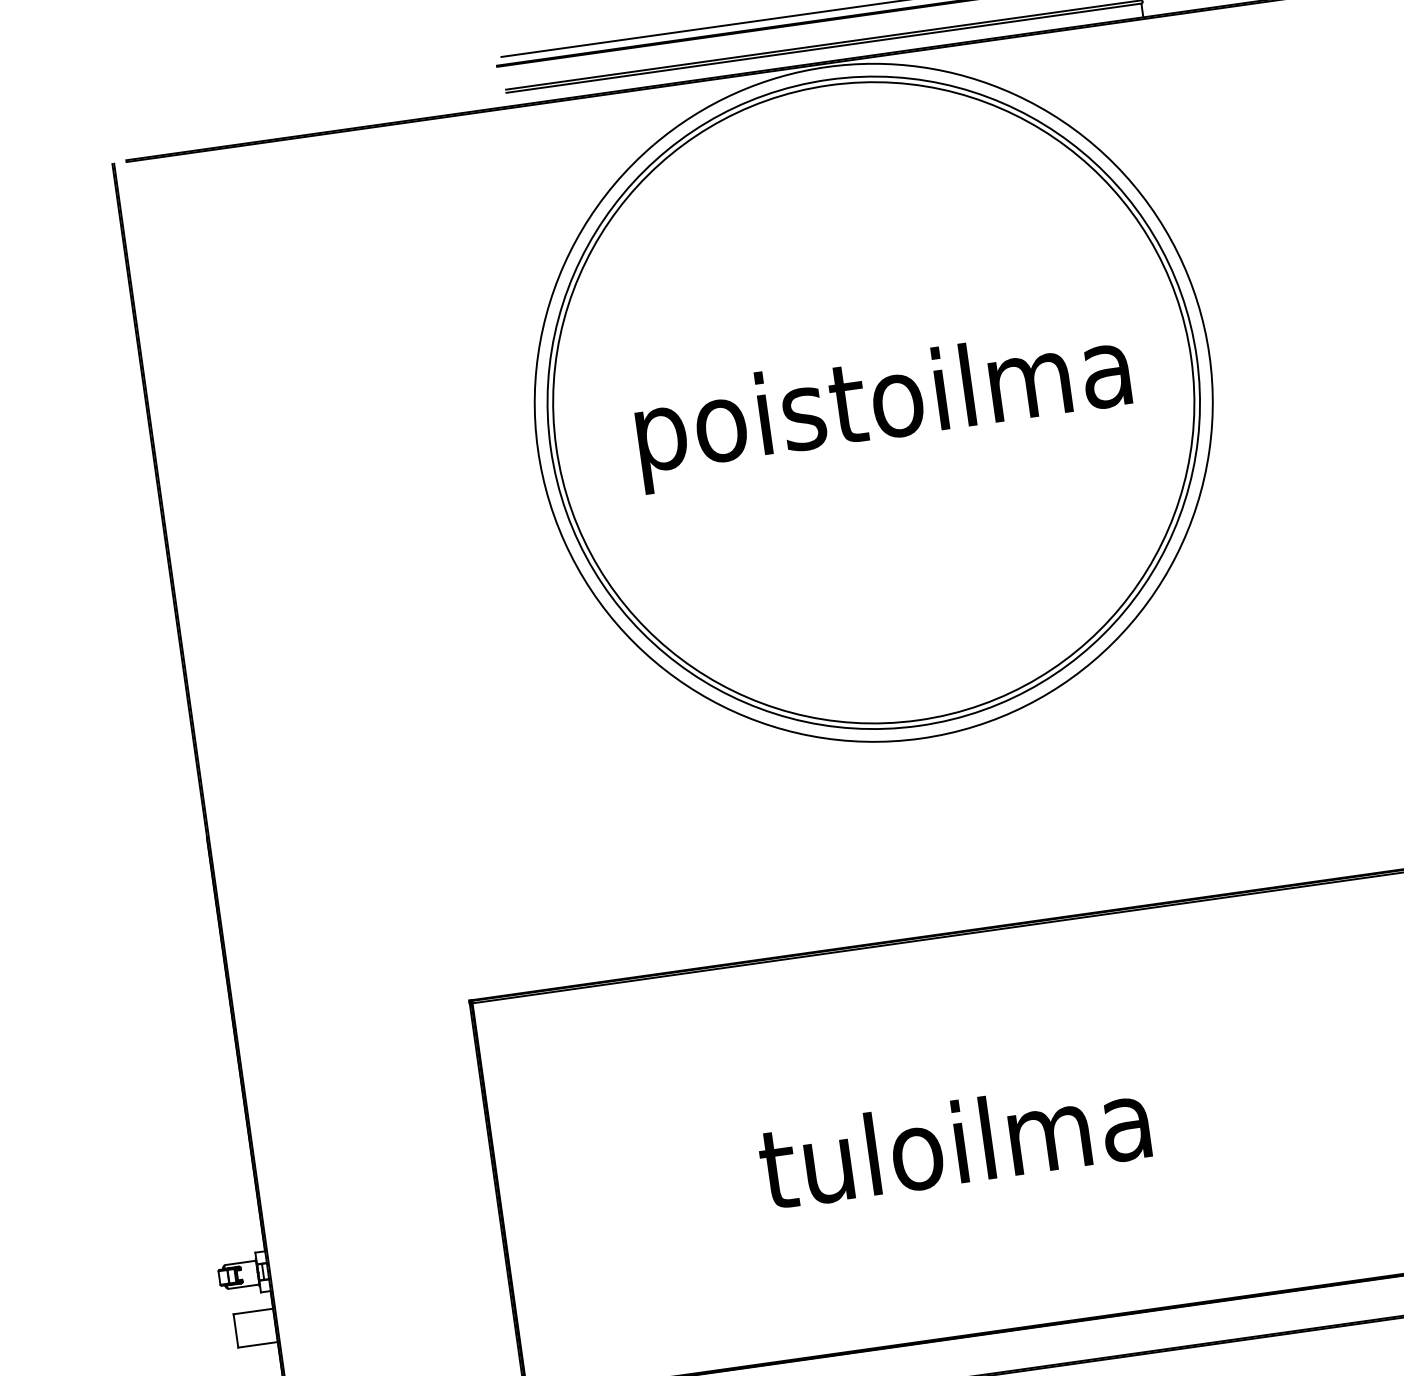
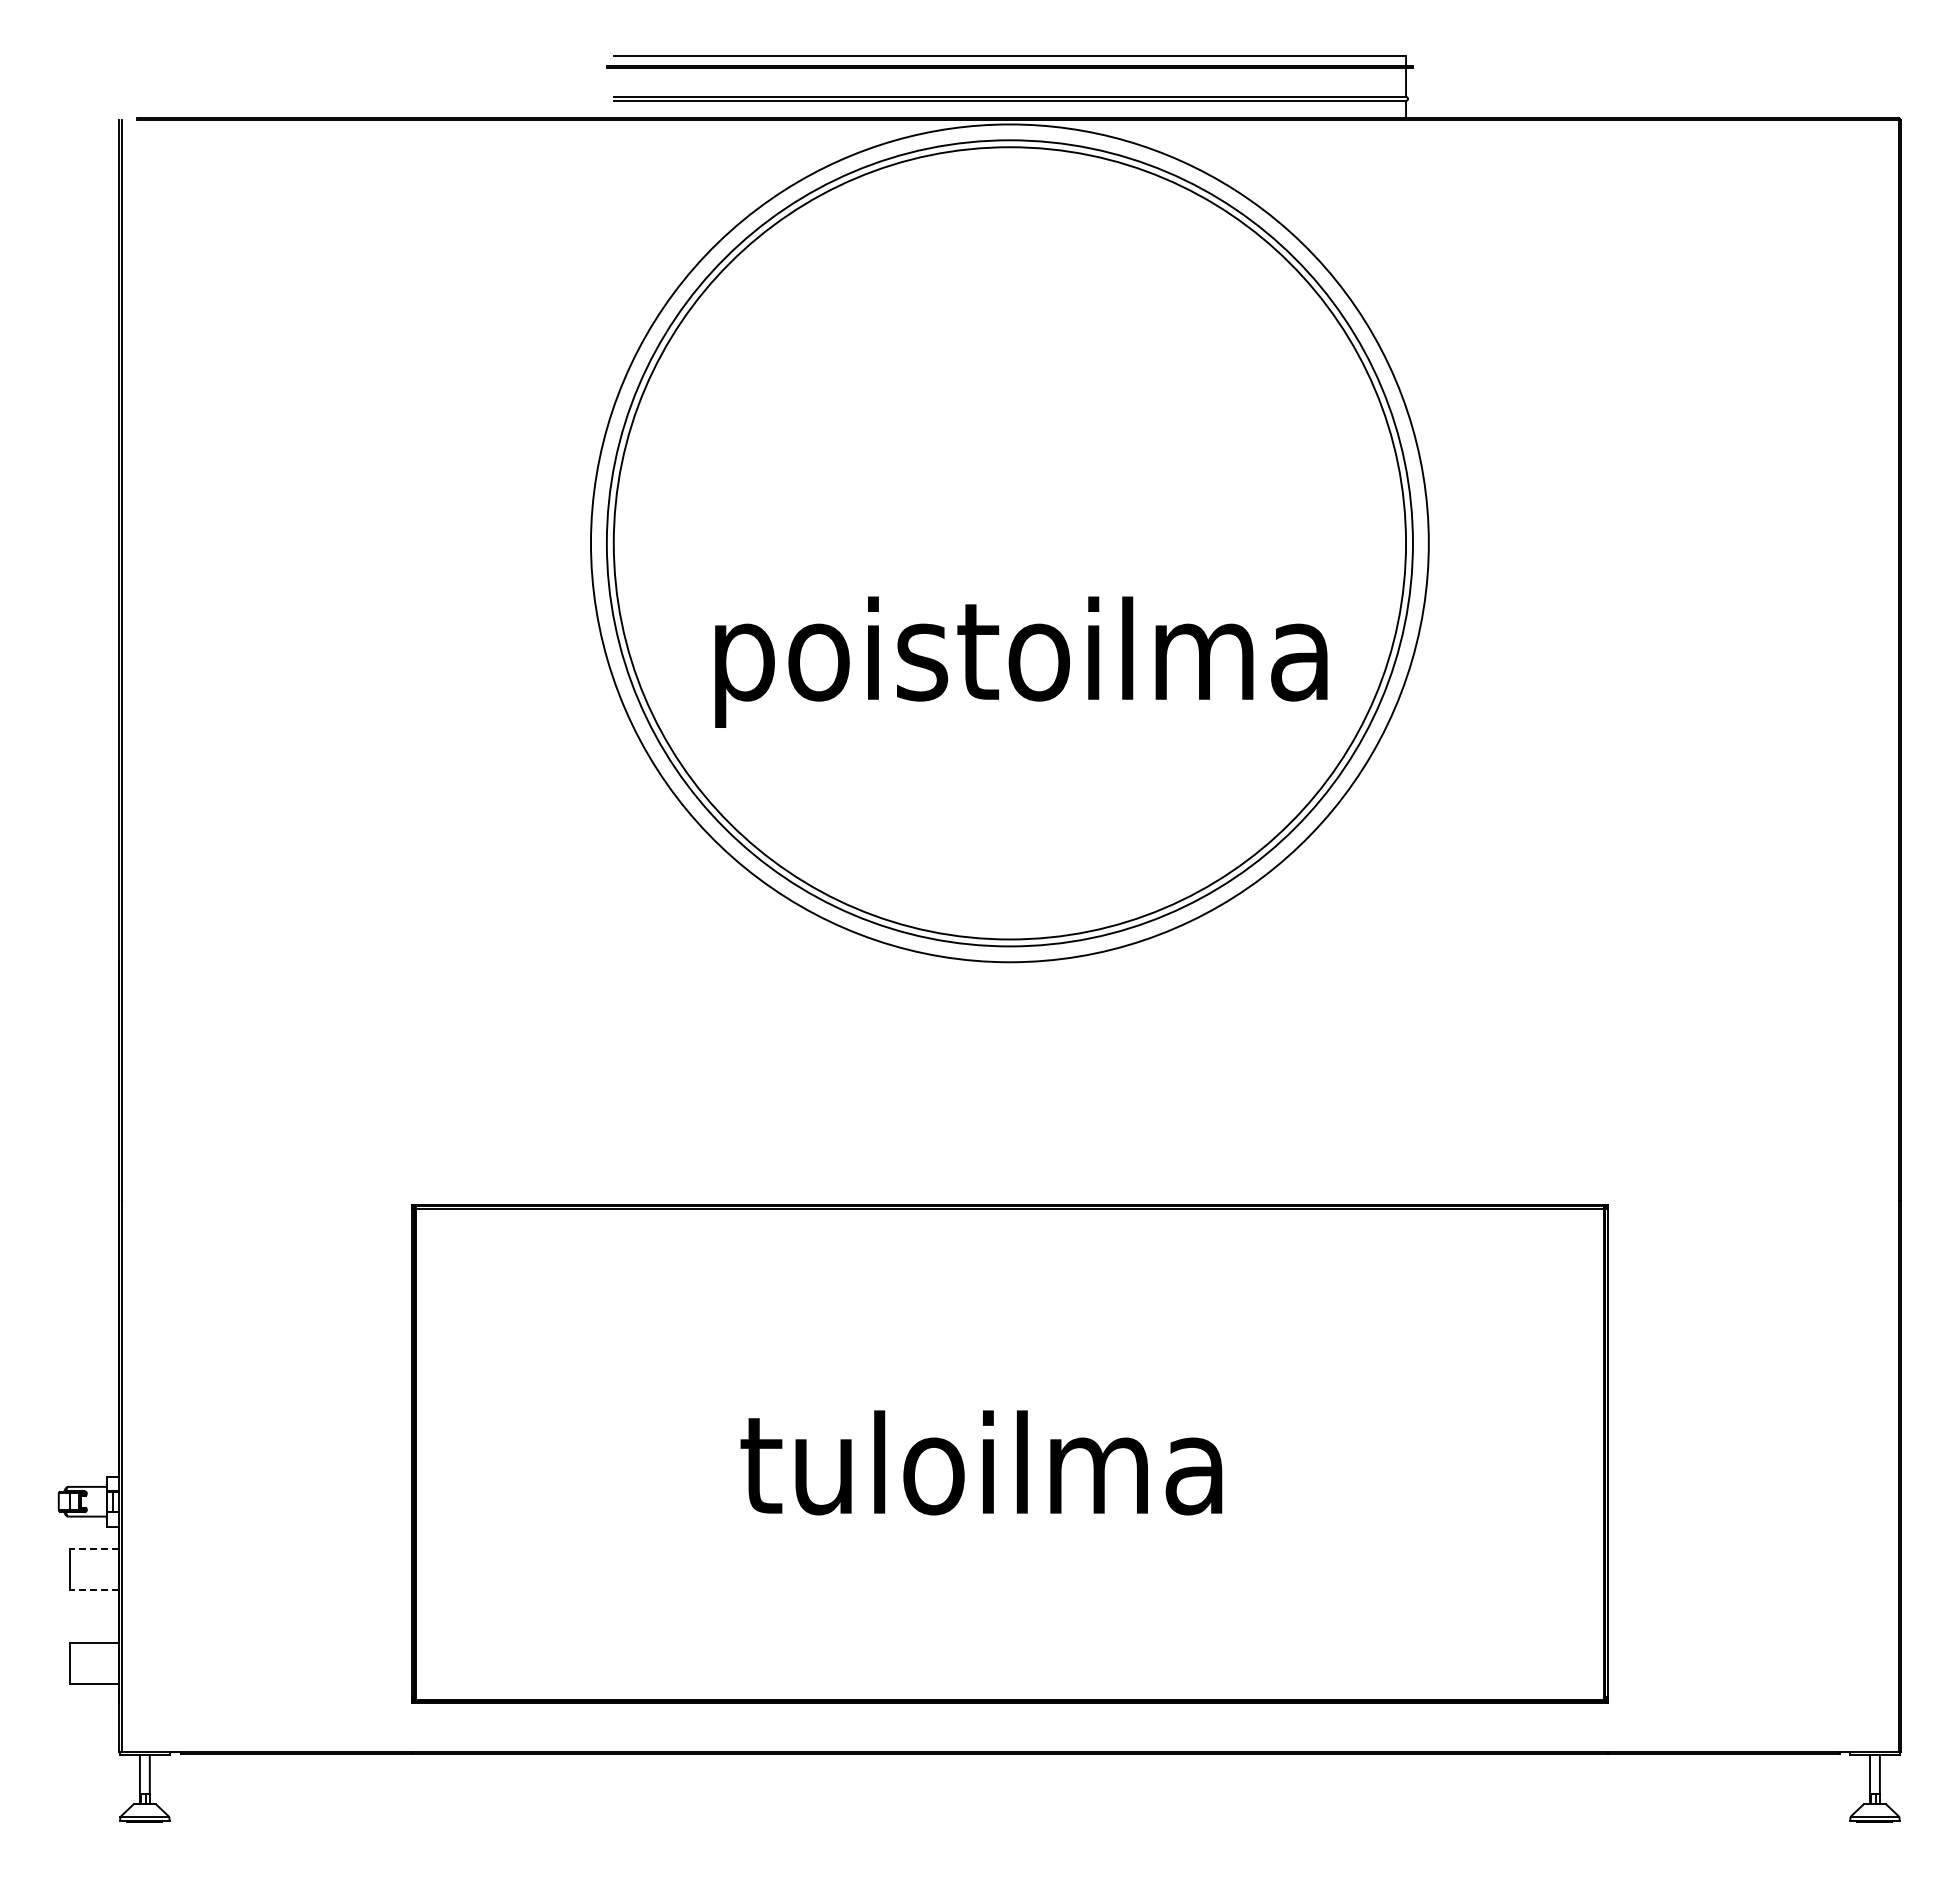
text: (883, 407) -> (1021, 661), moved
line: (253, 1311) -> (94, 1548), solid -> dashed
line: (258, 1345) -> (94, 1590), solid -> dashed

